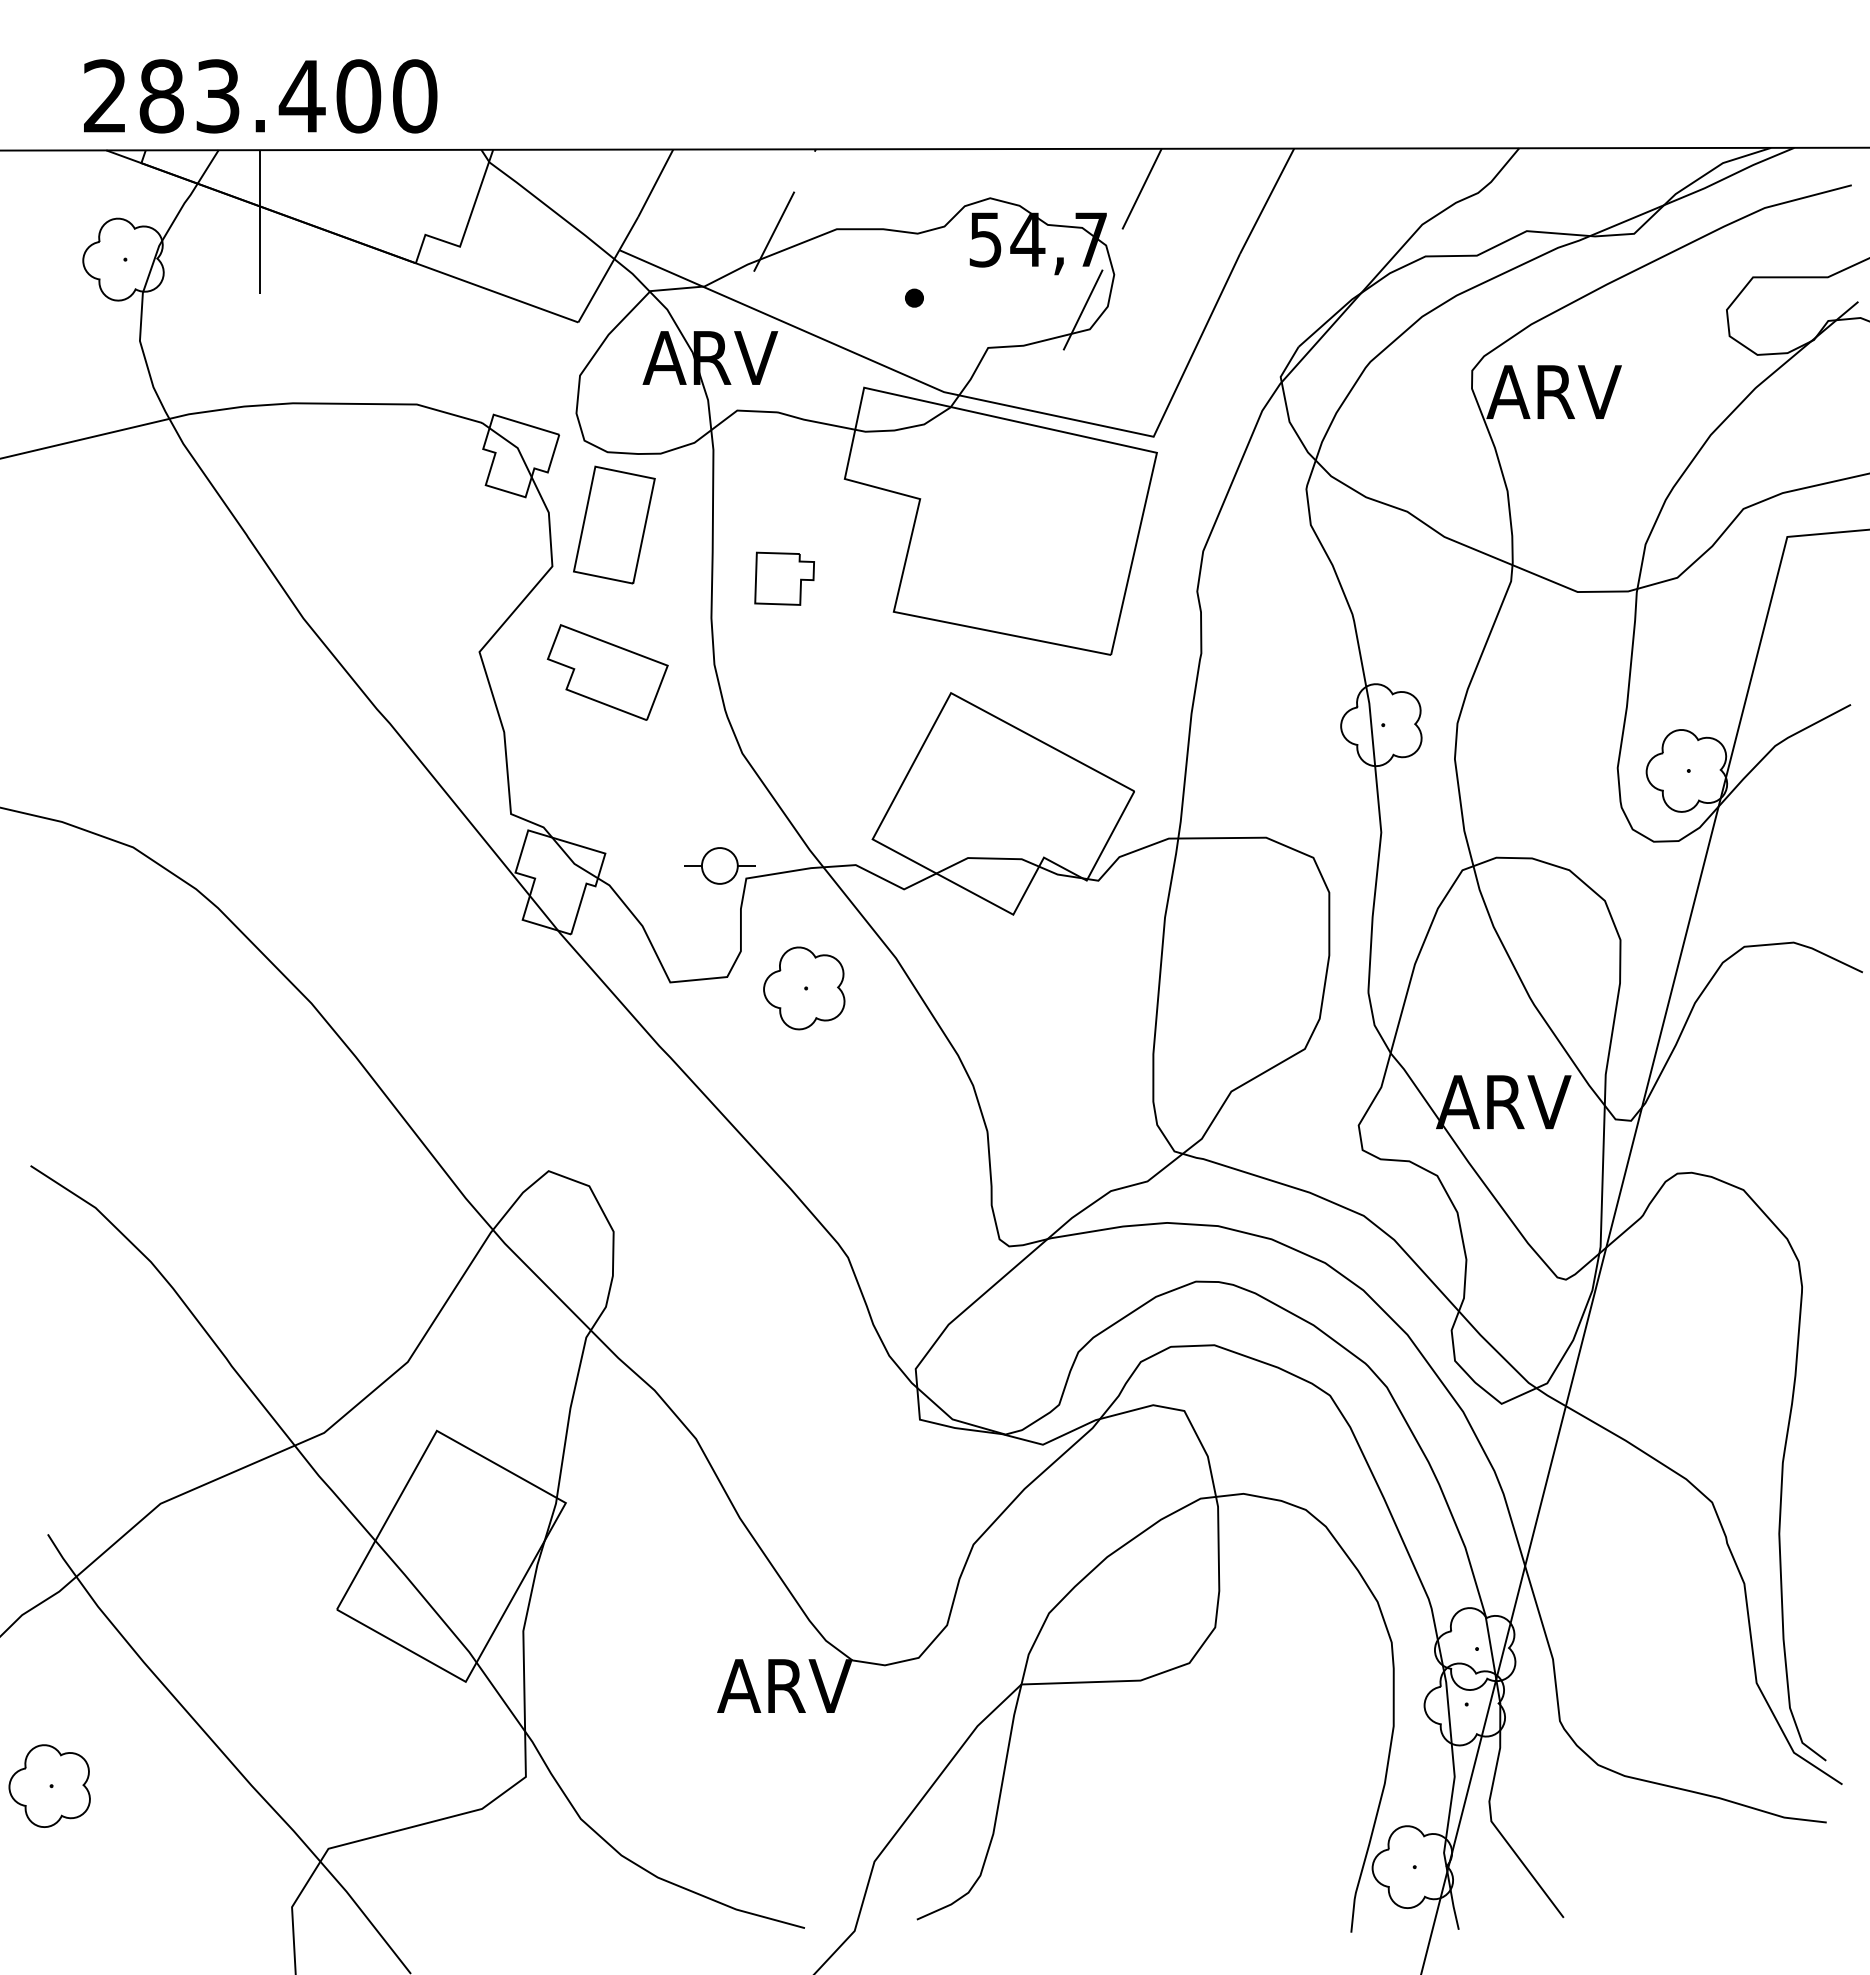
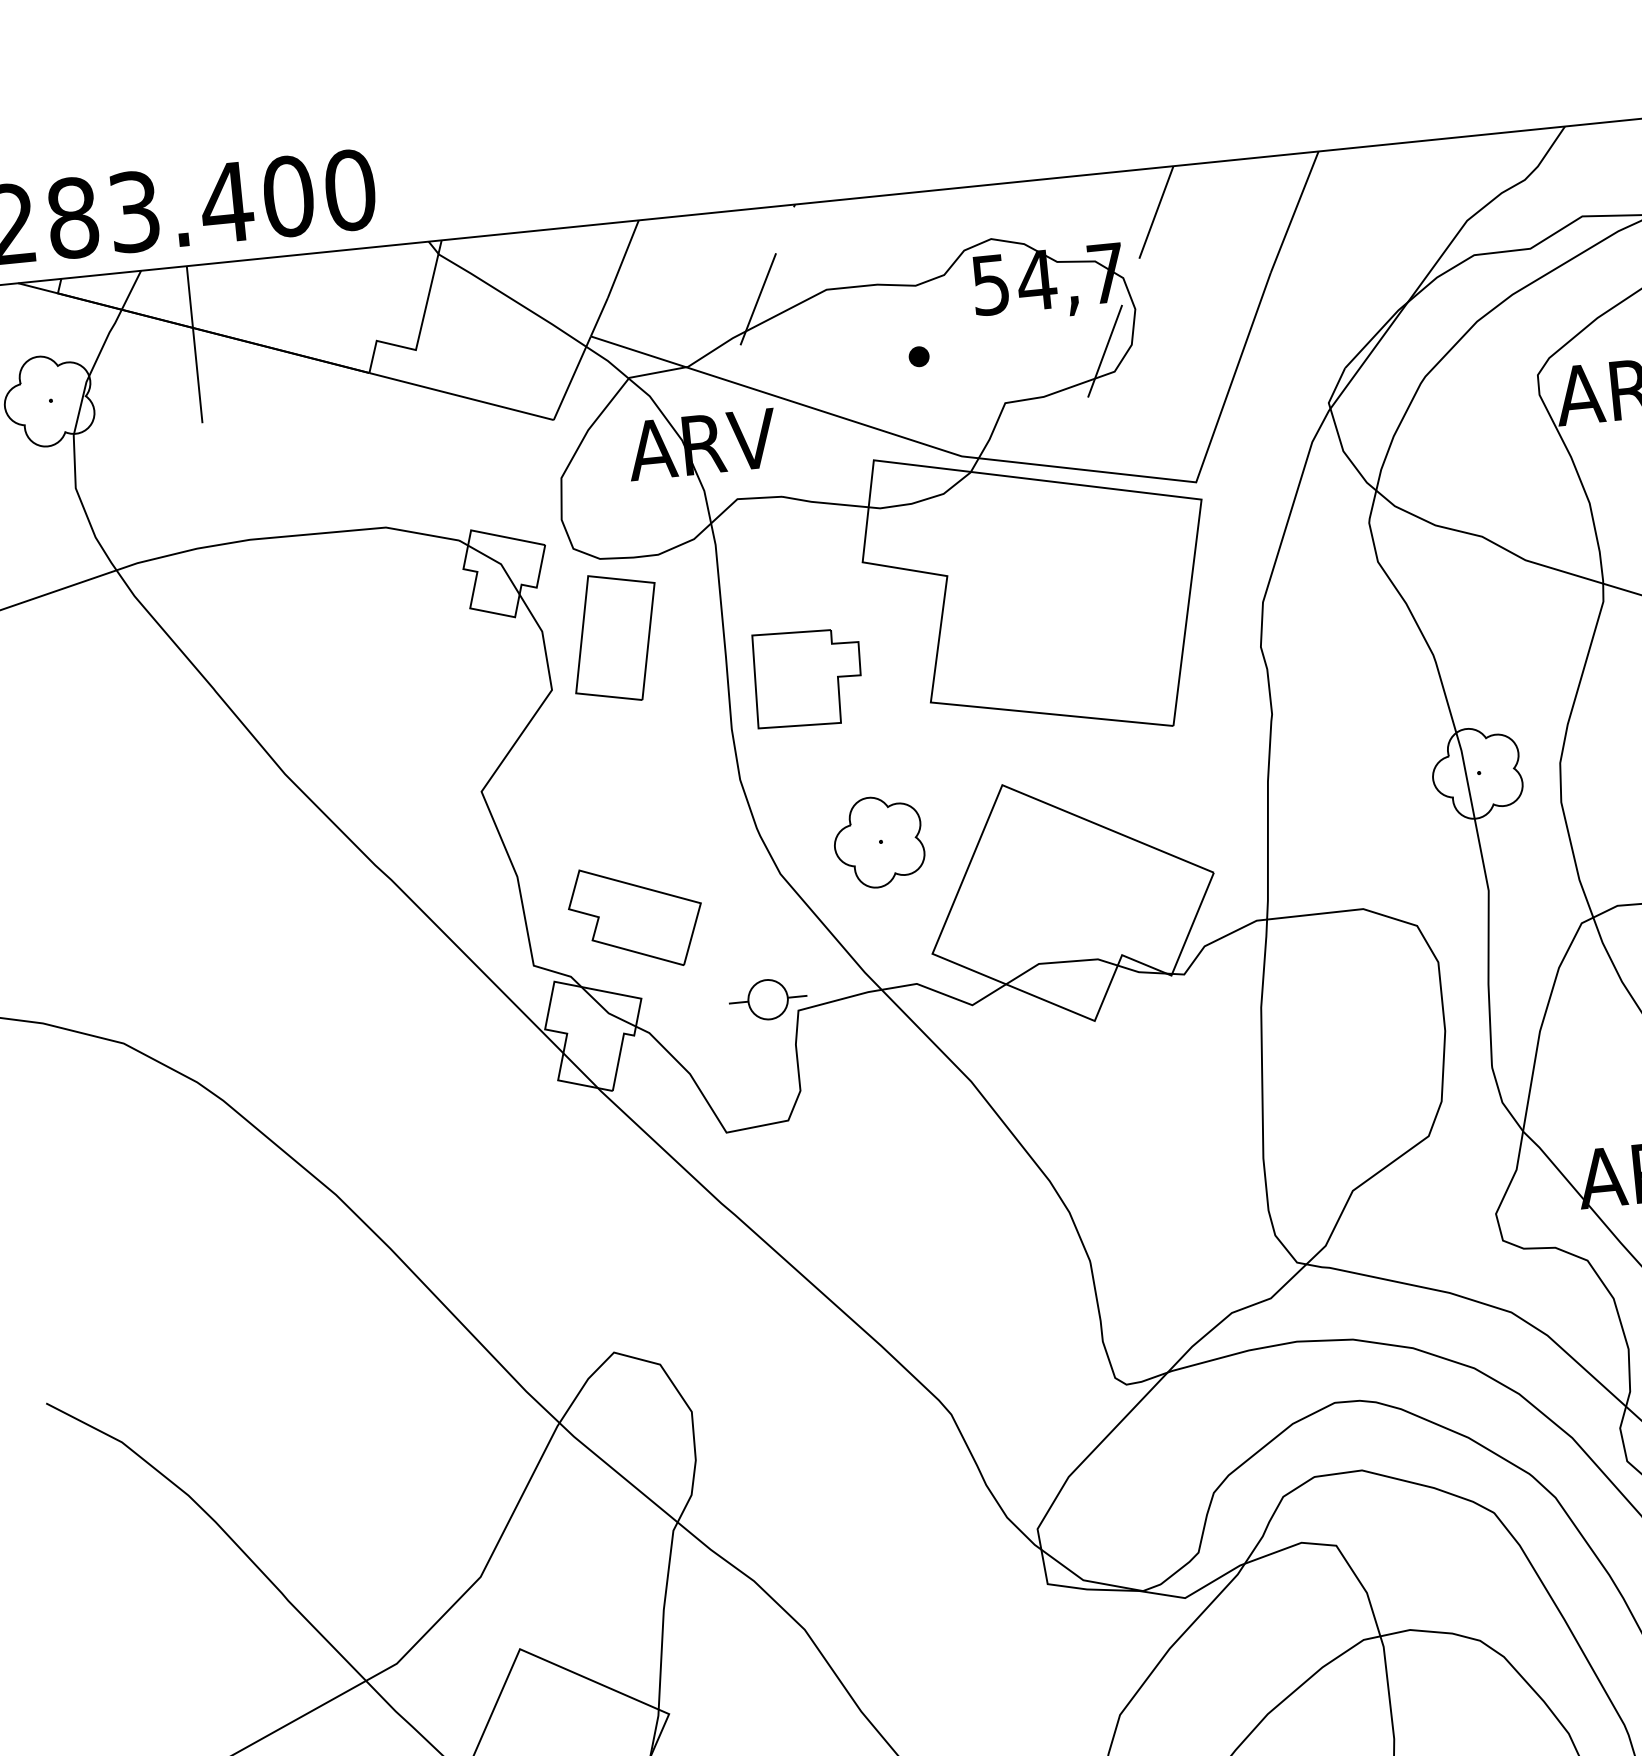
part: (784, 578) -> (807, 677), size x1.67
part: (607, 672) -> (635, 917), moved
part: (804, 988) -> (879, 842), moved

